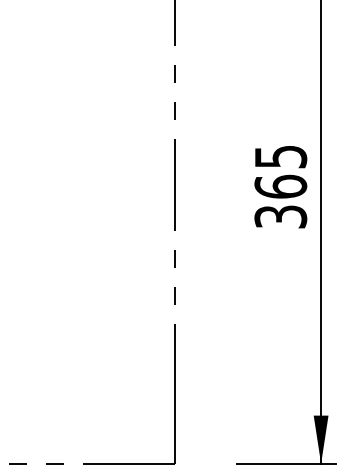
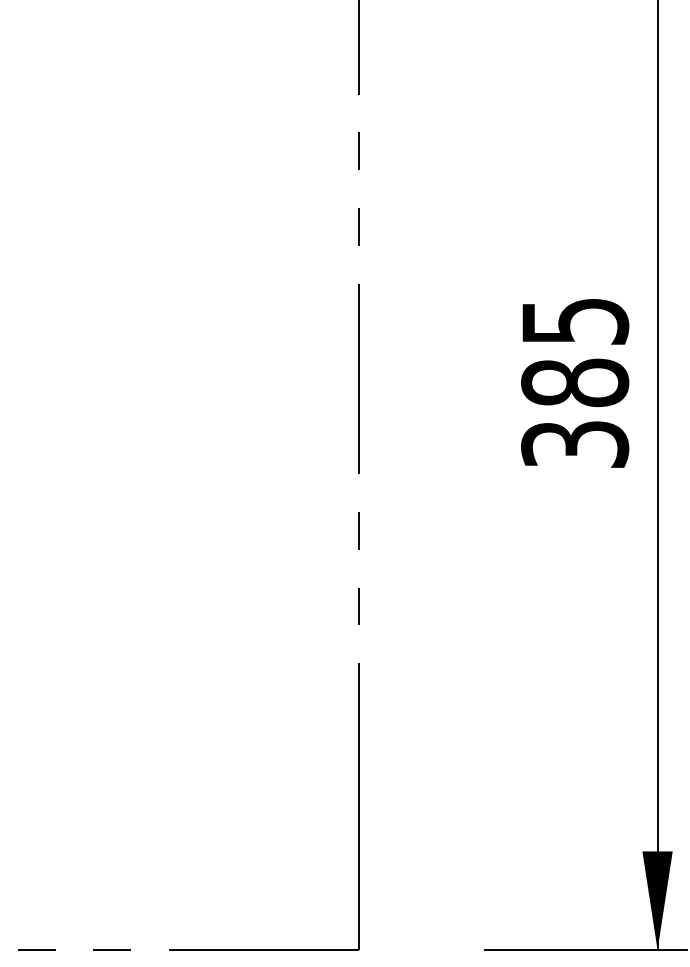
text: (280, 186) -> (574, 382), 365 -> 385

